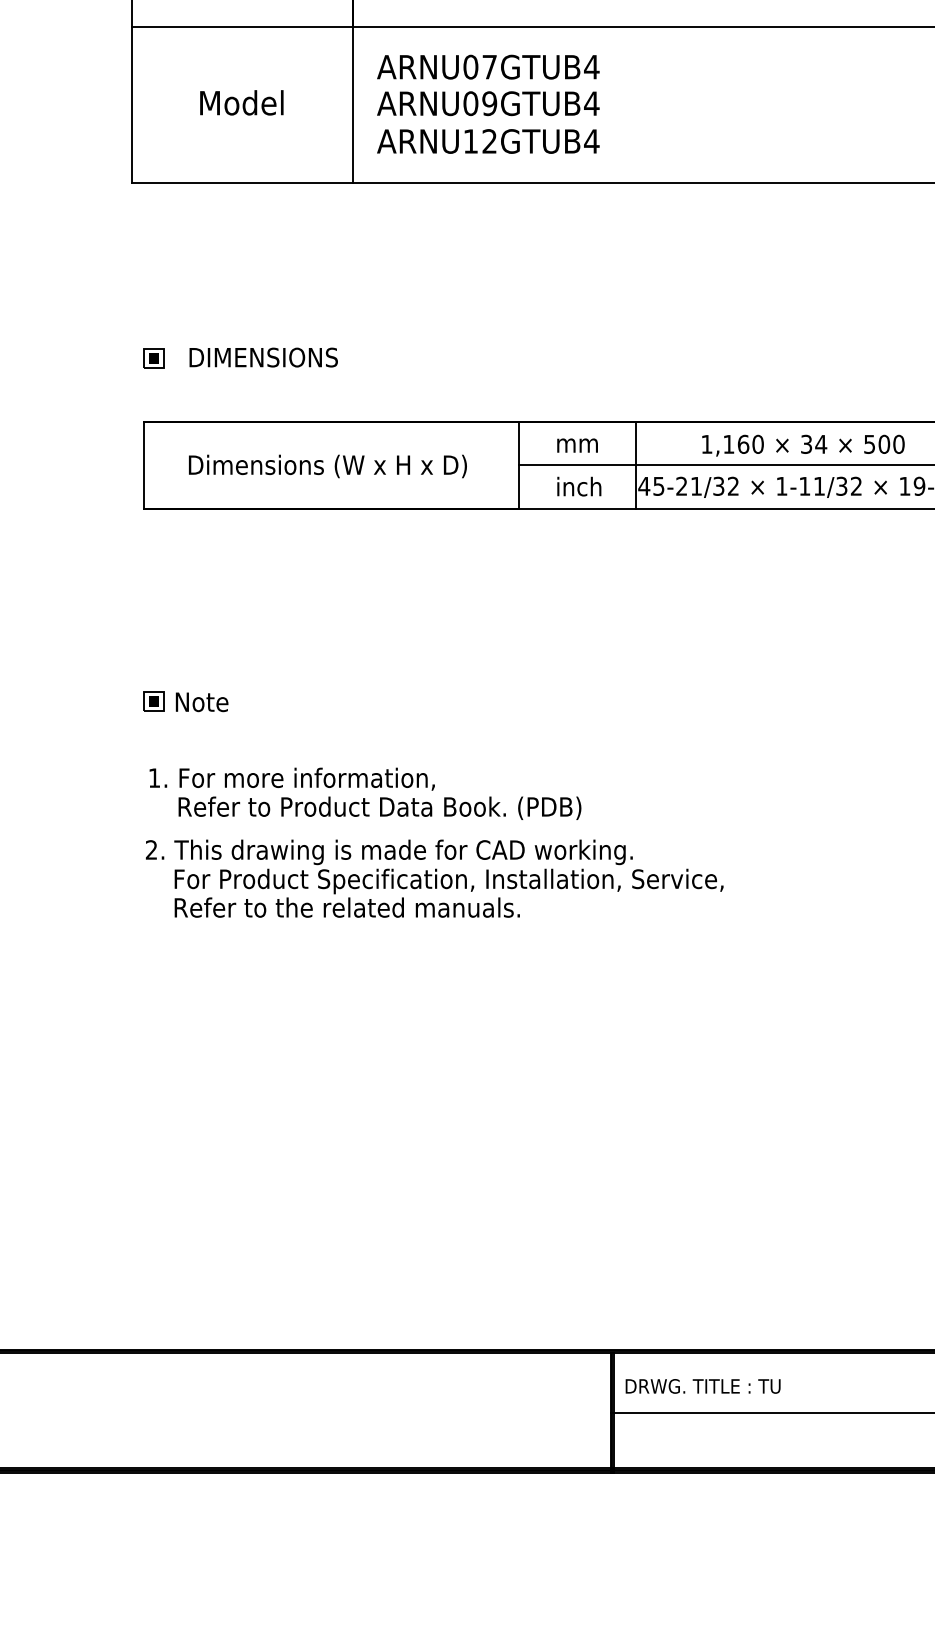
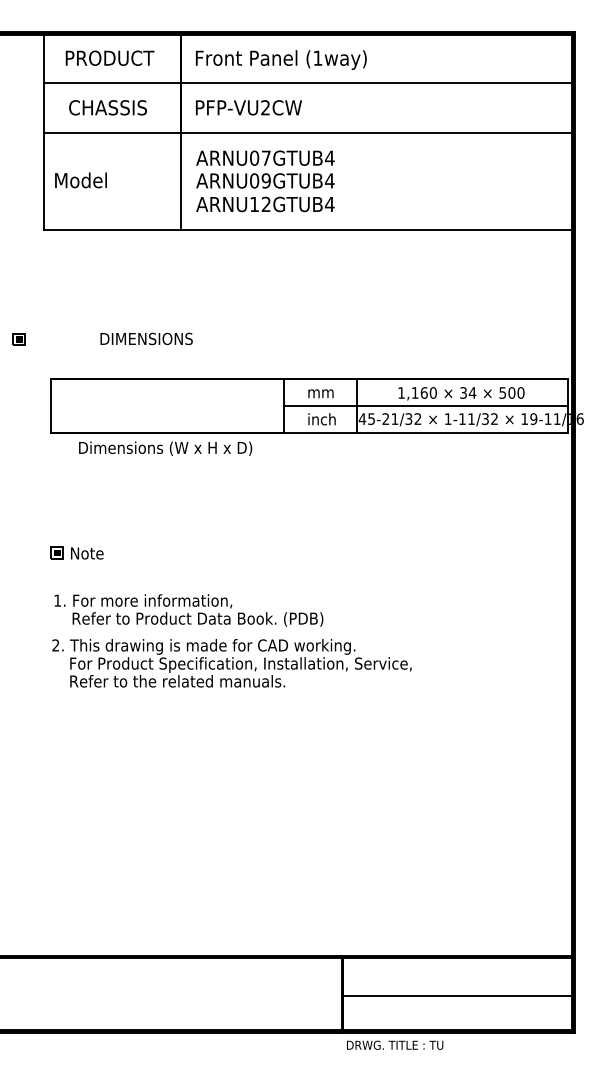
text: (241, 102) -> (80, 180), moved
text: (263, 356) -> (146, 338), moved
part: (152, 358) -> (18, 339), moved
text: (327, 466) -> (165, 448), moved
text: (703, 1385) -> (395, 1044), moved

